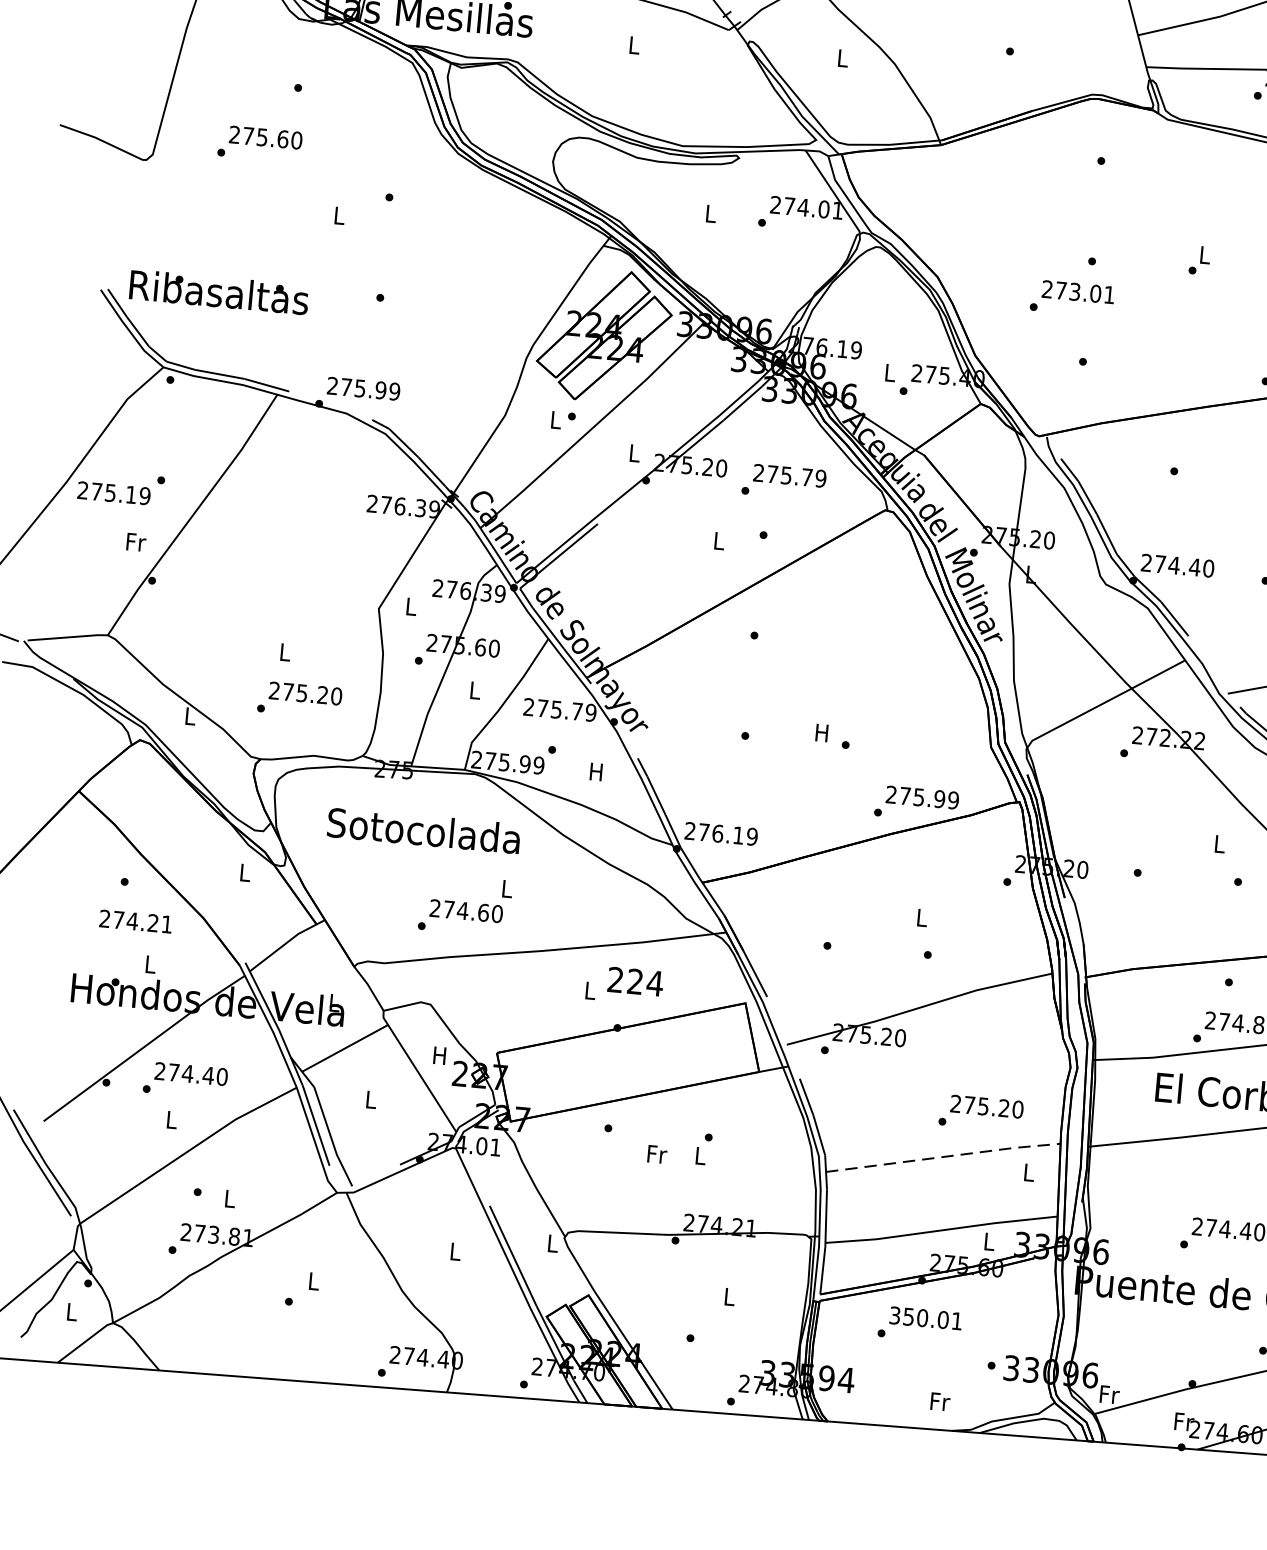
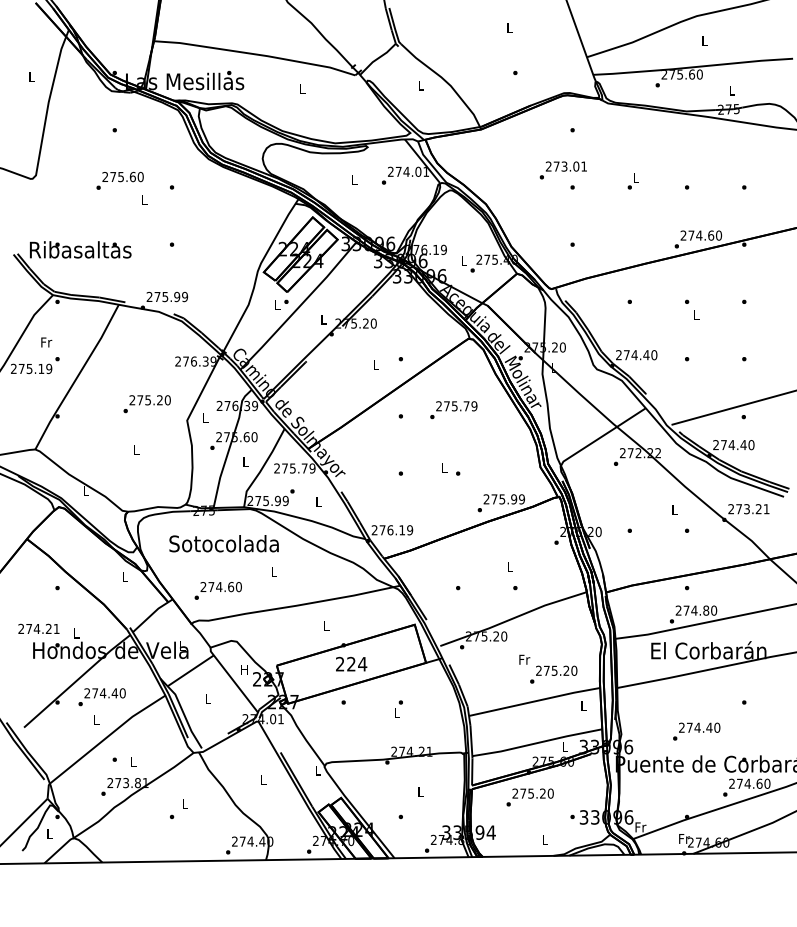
text: (259, 143) -> (119, 180), moved
text: (1070, 298) -> (562, 170), moved
text: (783, 482) -> (453, 410), moved
text: (136, 542) -> (46, 342), moved
text: (298, 700) -> (146, 404), moved
text: (822, 732) -> (444, 467), H -> L
text: (596, 771) -> (318, 501), H -> L
text: (459, 916) -> (217, 590), moved
text: (135, 920) -> (38, 628), moved
text: (635, 980) -> (351, 663), moved
text: (656, 1153) -> (524, 659), moved
line: (944, 1157) -> (535, 701), dashed -> solid
text: (925, 1318) -> (532, 793), 350.01 -> 275.20
text: (940, 1402) -> (545, 840), Fr -> L

